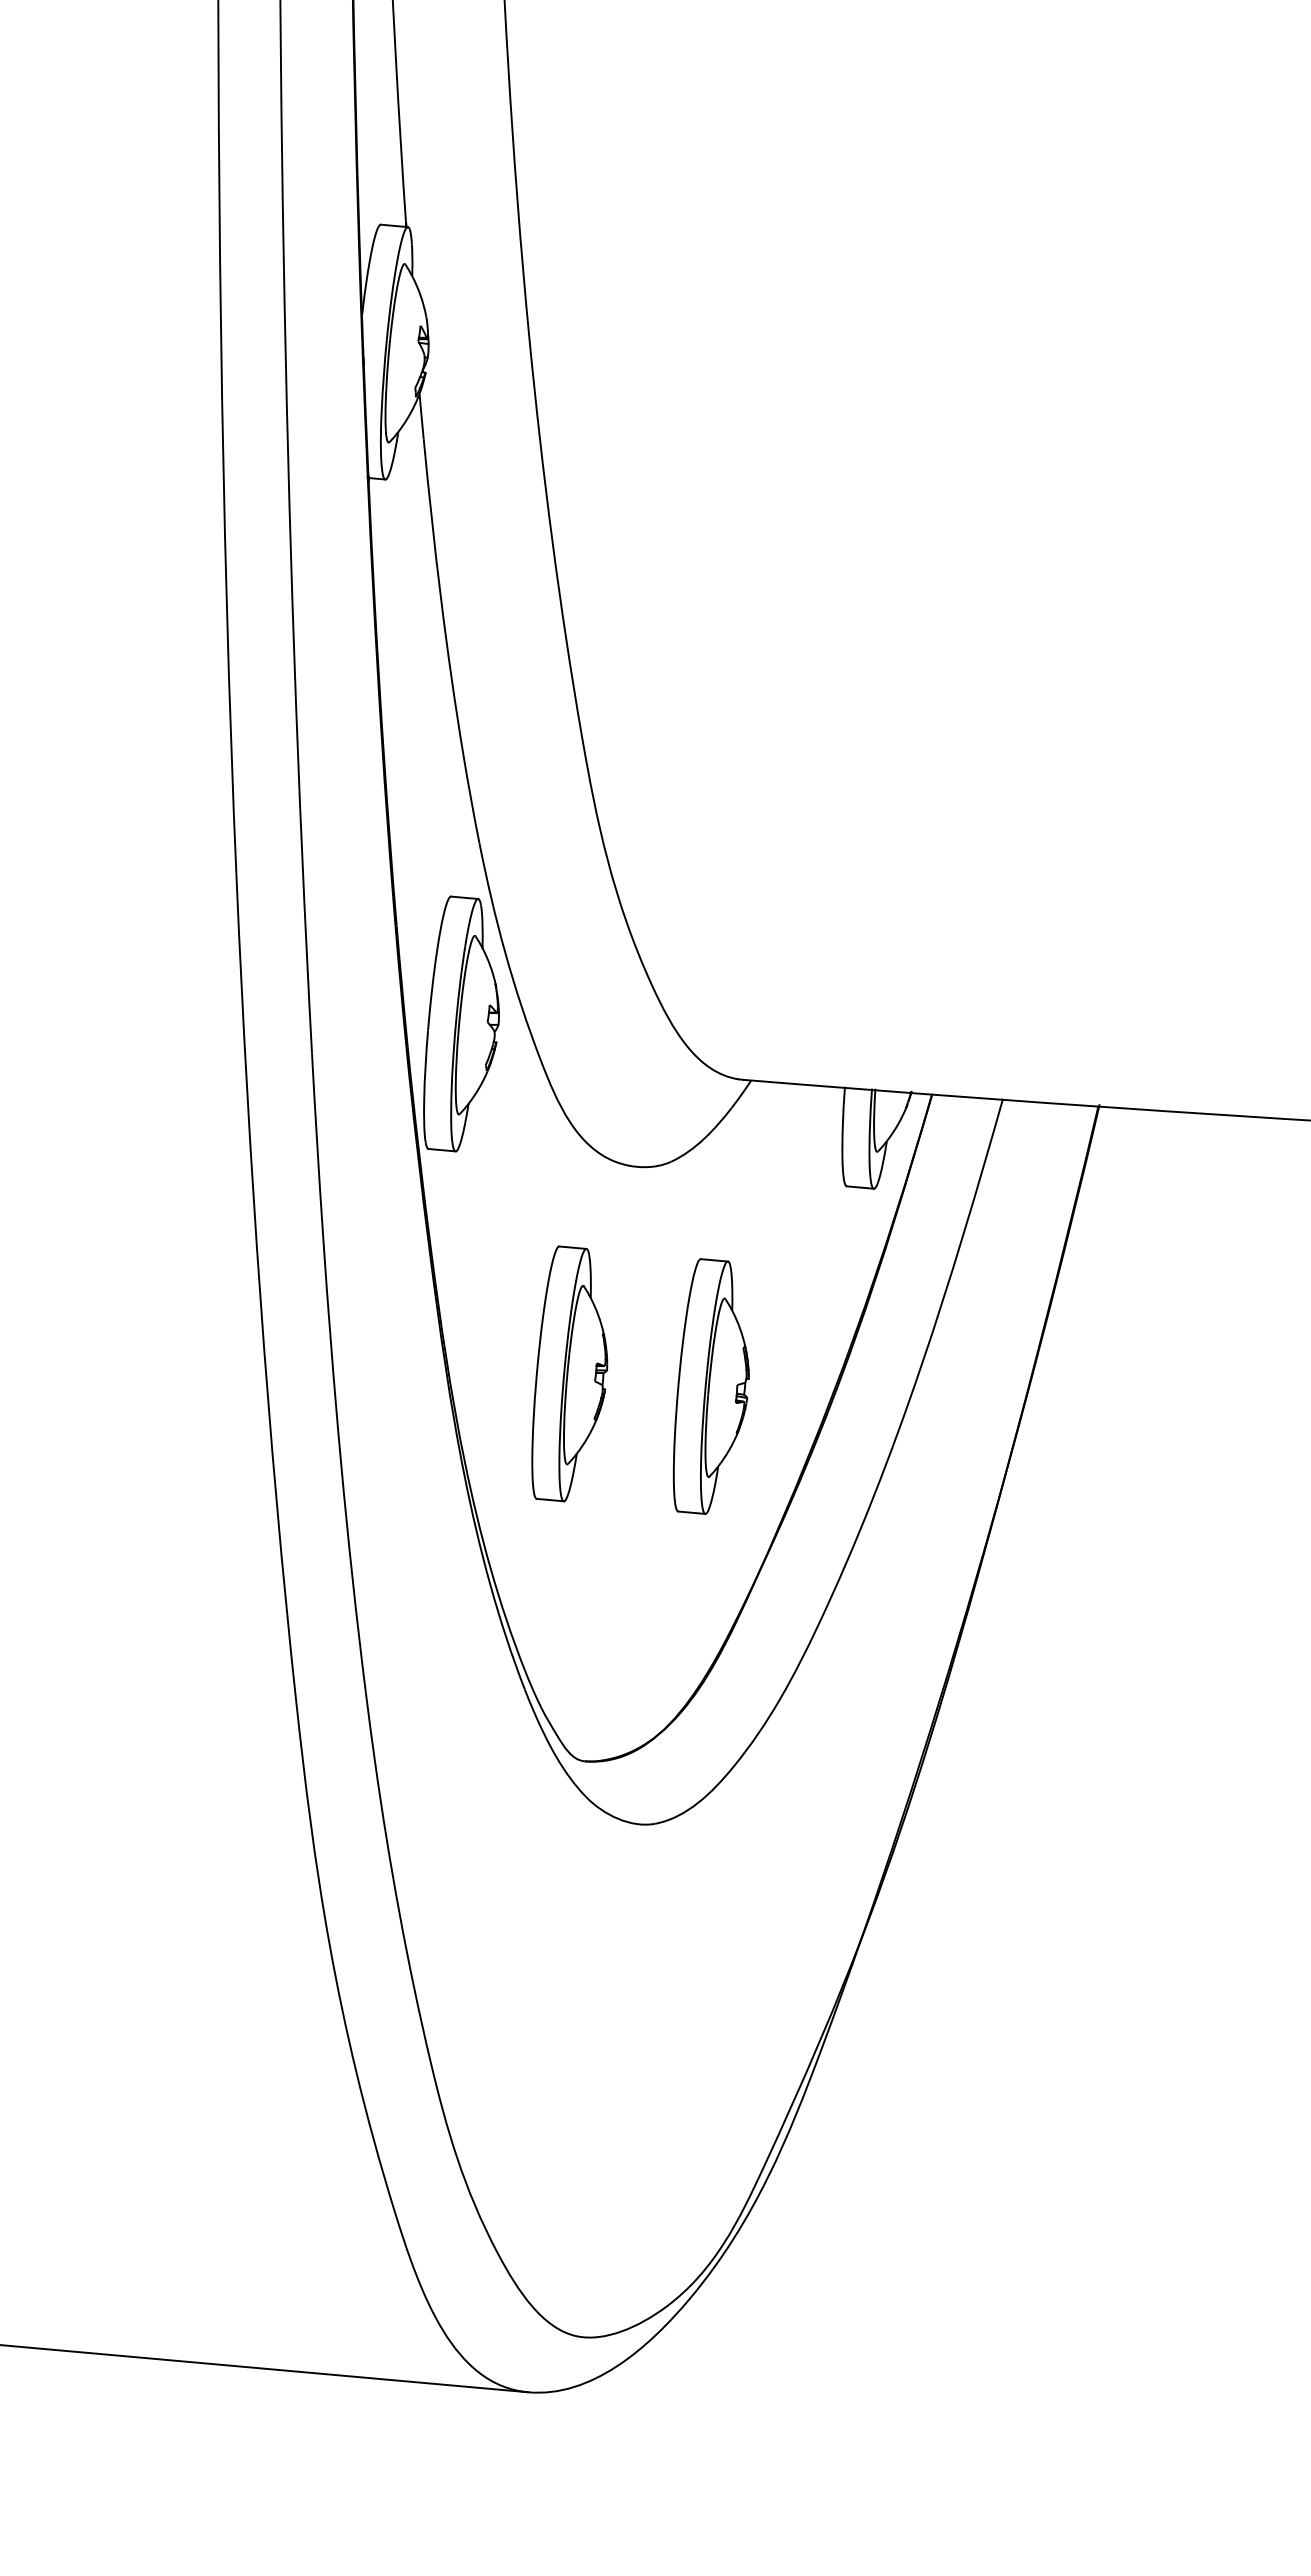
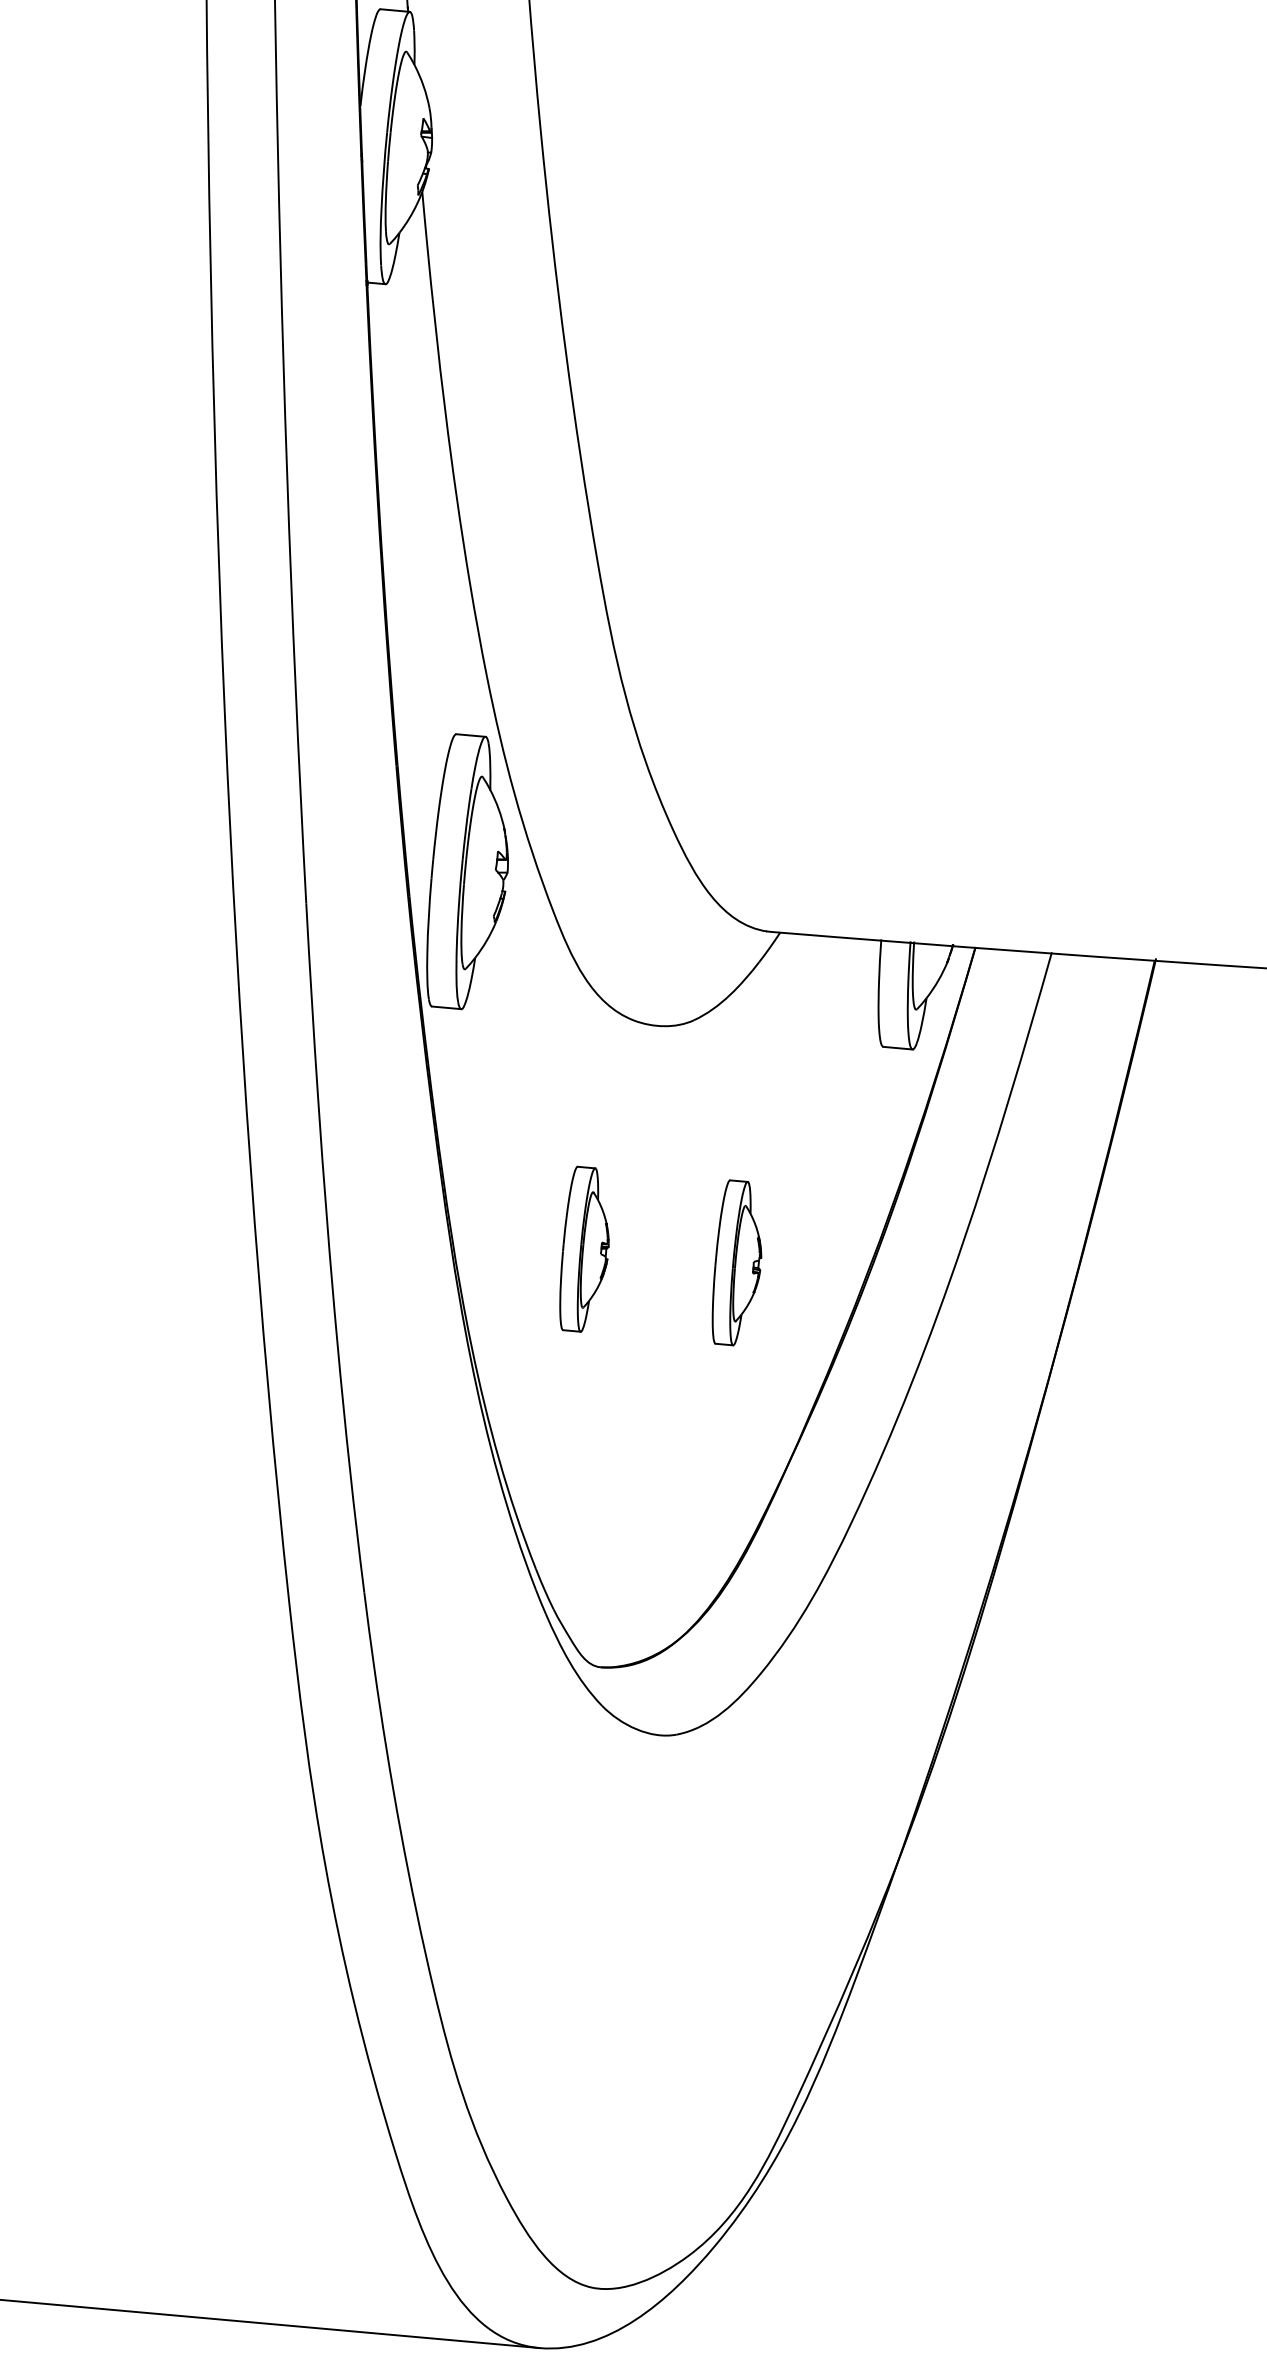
part: (569, 1373) -> (584, 1248), size x0.6
part: (710, 1386) -> (736, 1262), size x0.6

